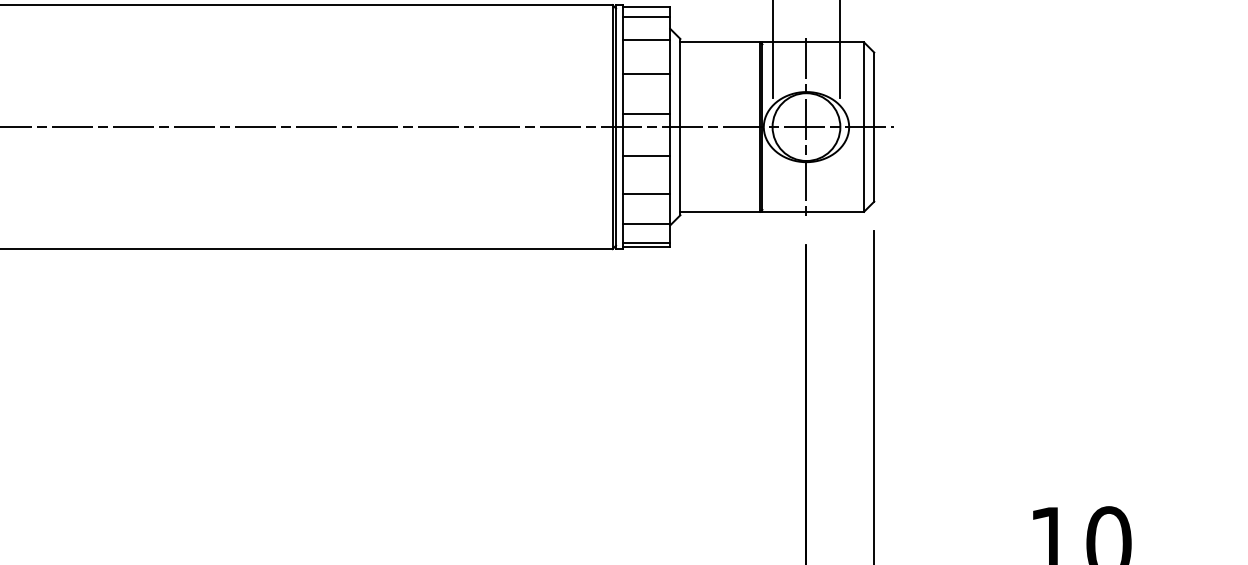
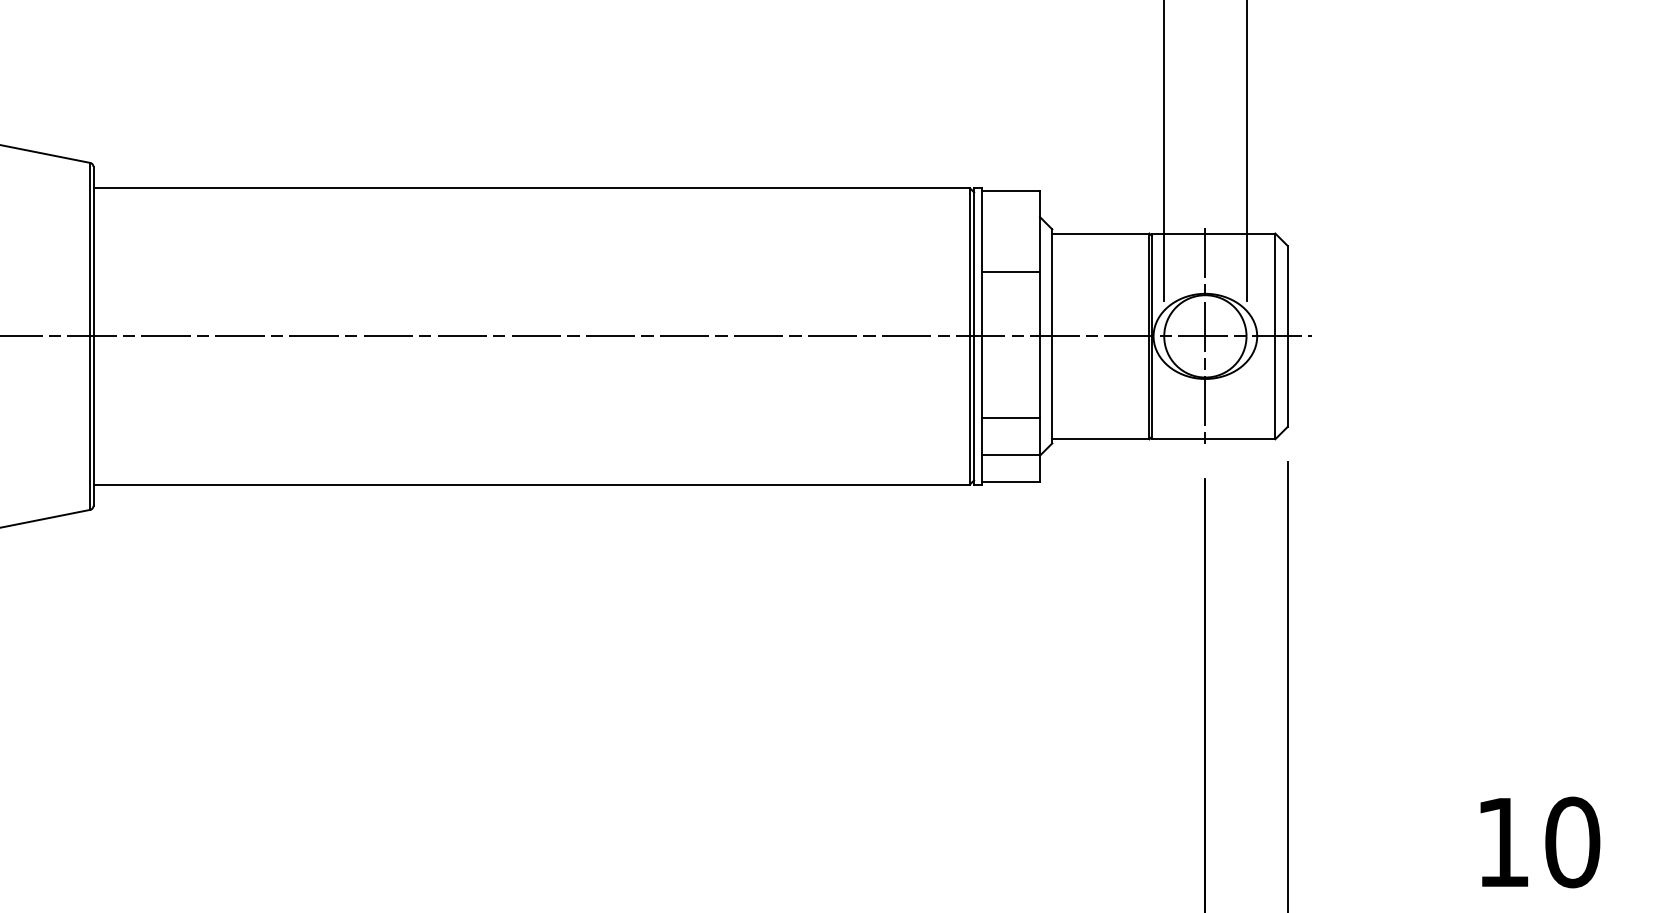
line: (645, 16) -> (1010, 202), removed
line: (645, 40) -> (1010, 231), removed
line: (645, 114) -> (1010, 320), removed
line: (645, 156) -> (1010, 371), removed
line: (645, 242) -> (1010, 476), removed

